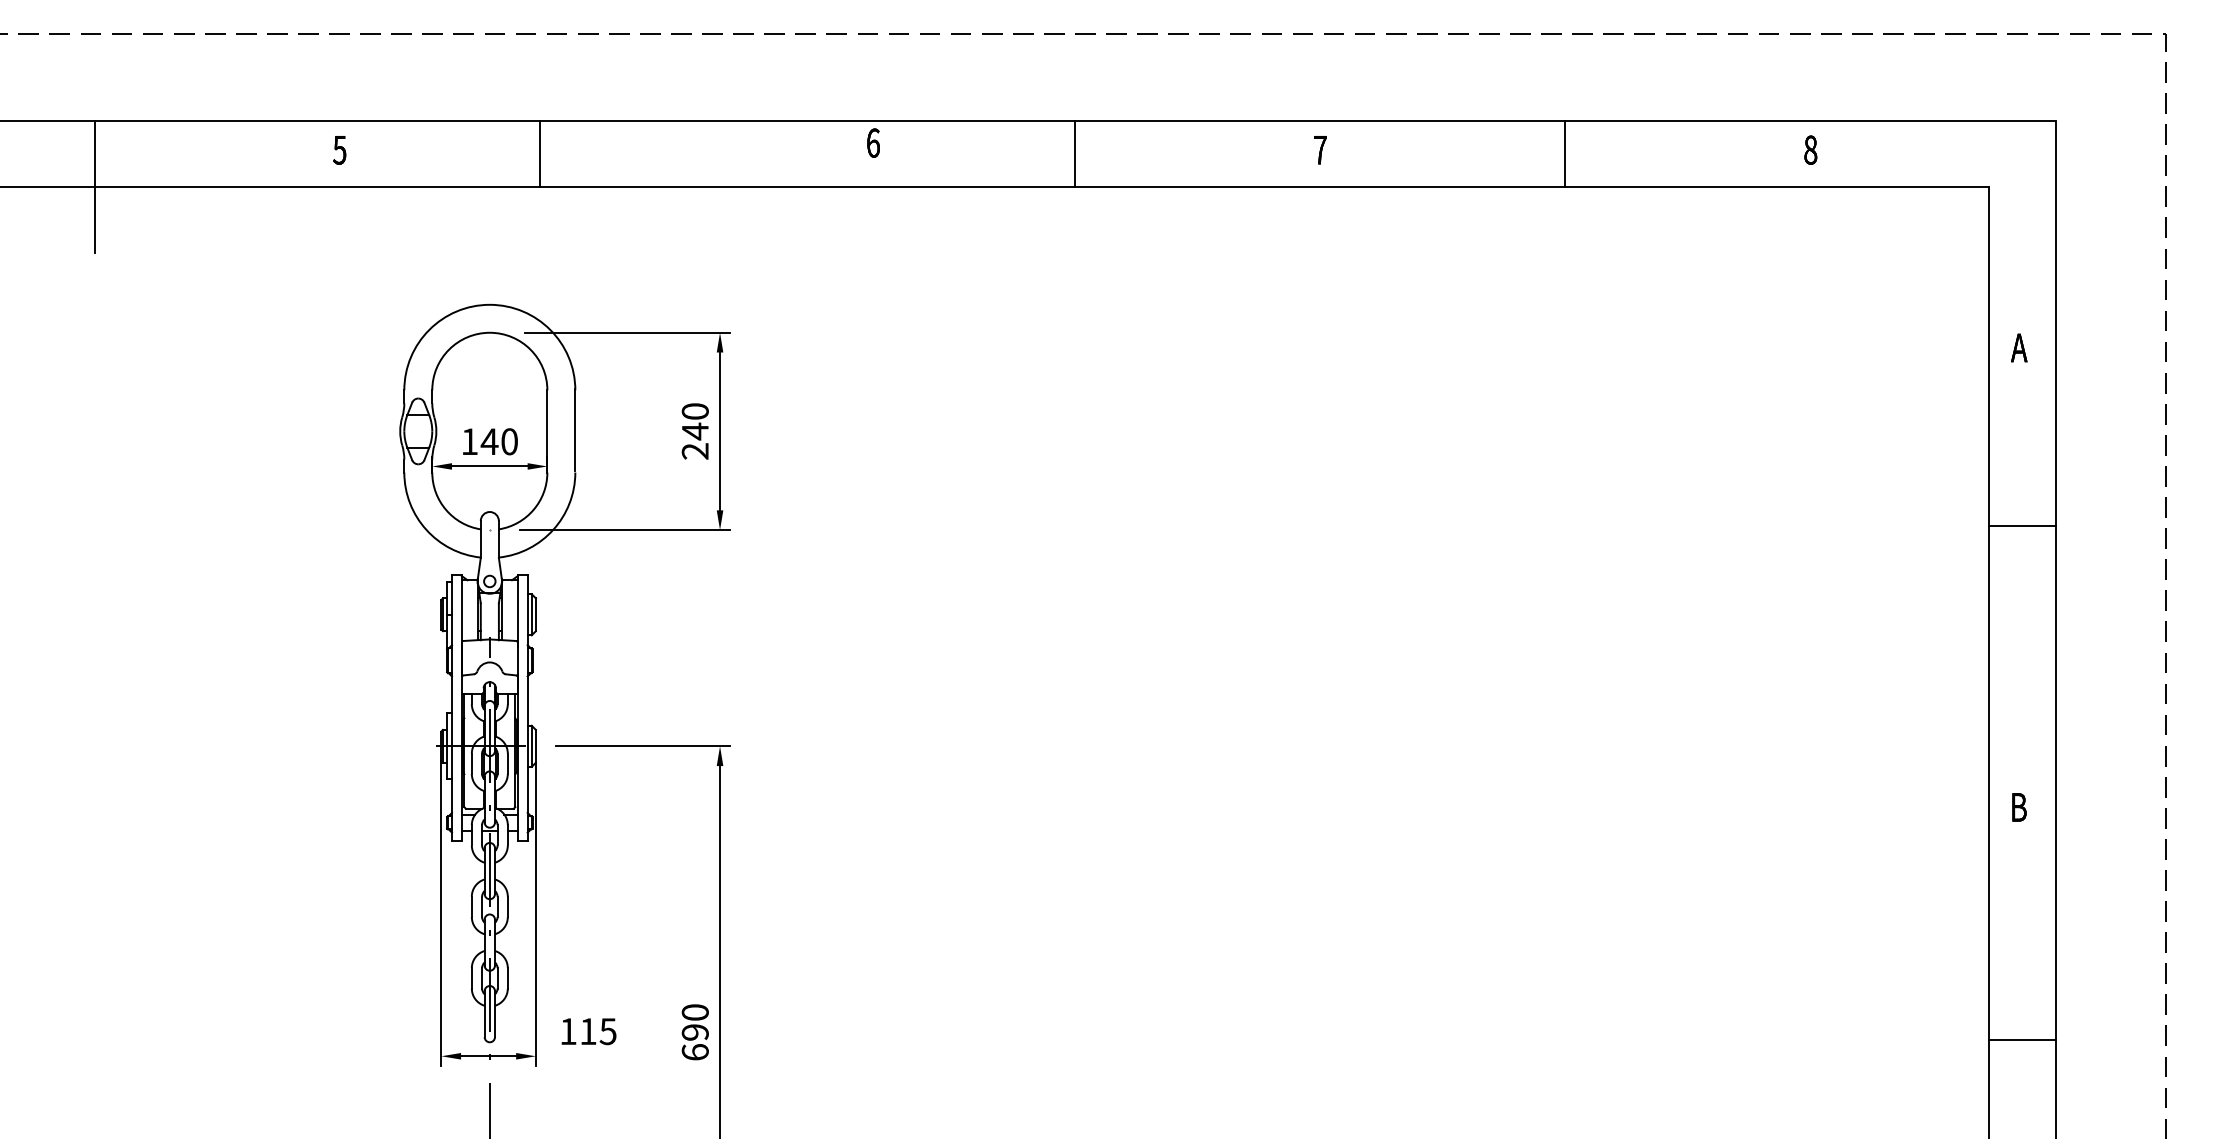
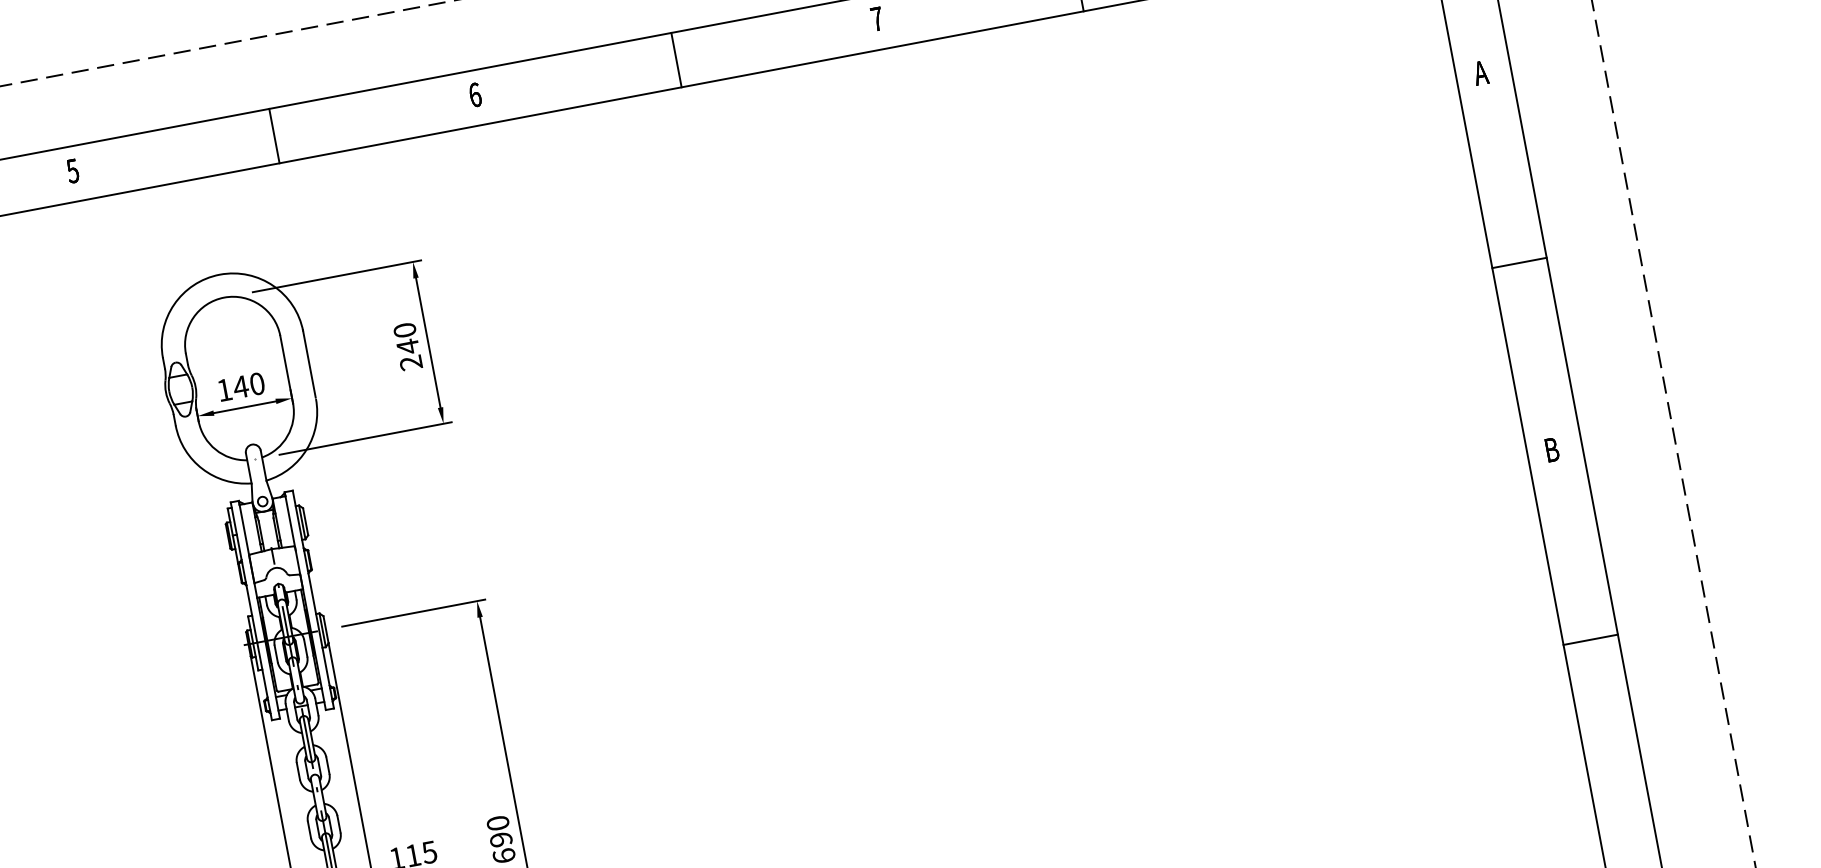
text: (873, 142) -> (475, 94), moved
line: (539, 153) -> (274, 135), moved
line: (2022, 526) -> (1519, 263), moved

